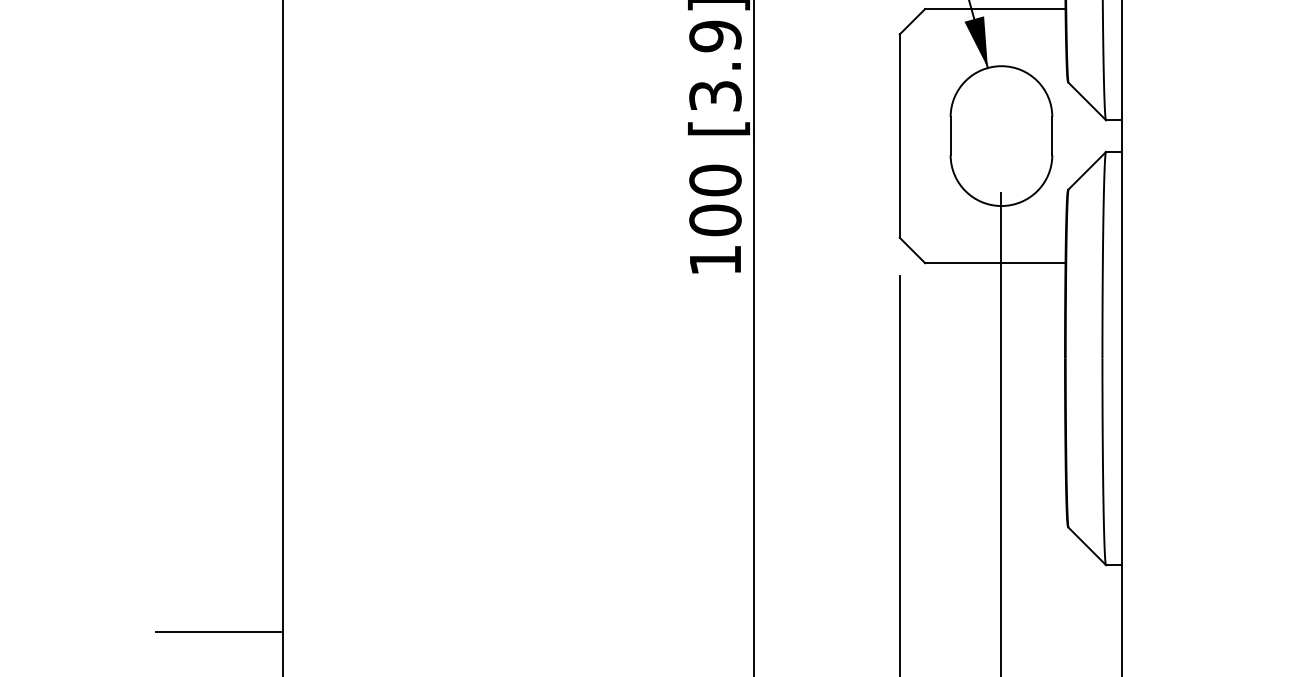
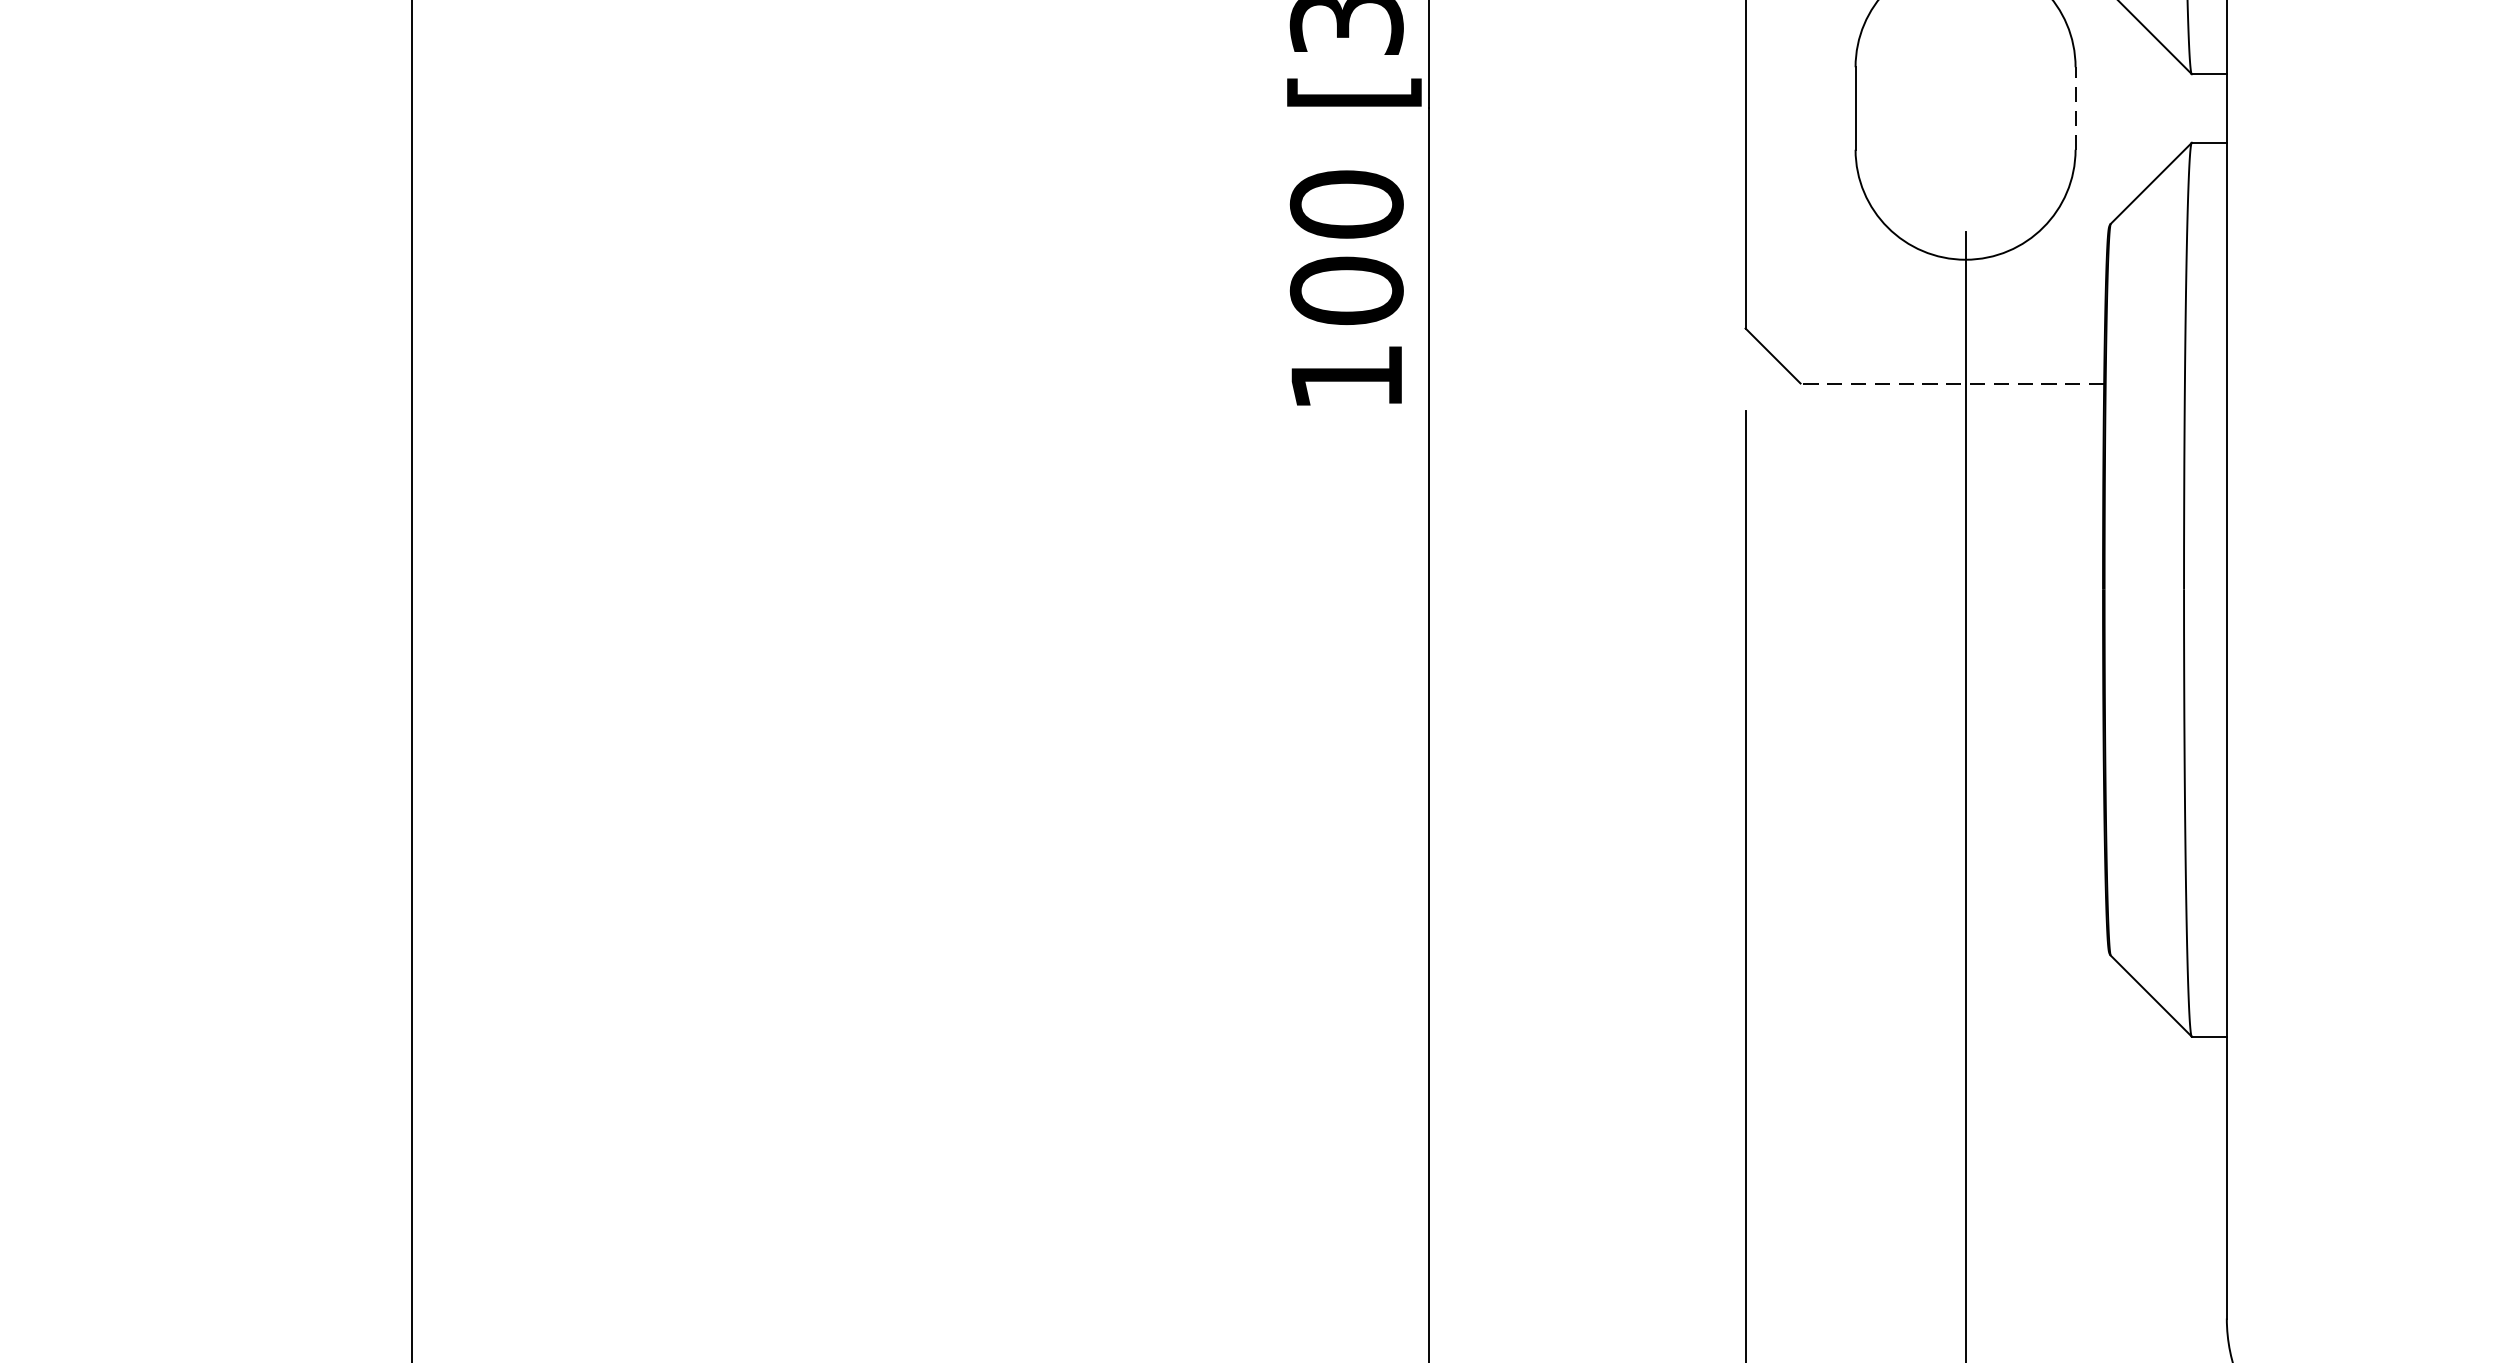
line: (1052, 135) -> (2075, 107), solid -> dashed
line: (994, 263) -> (1950, 384), solid -> dashed
line: (219, 631) -> (273, 1180), removed

